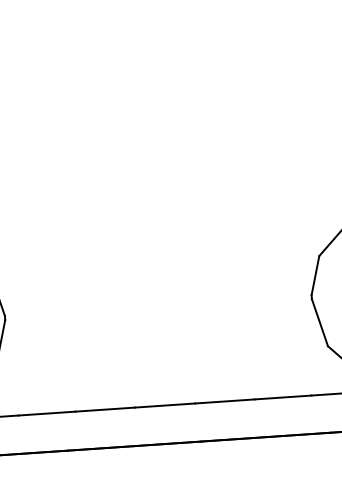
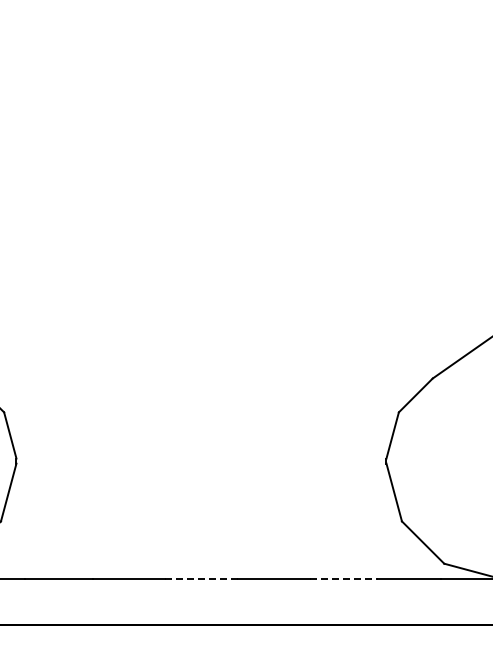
line: (283, 397) -> (344, 579), solid -> dashed
line: (165, 405) -> (201, 579), solid -> dashed

